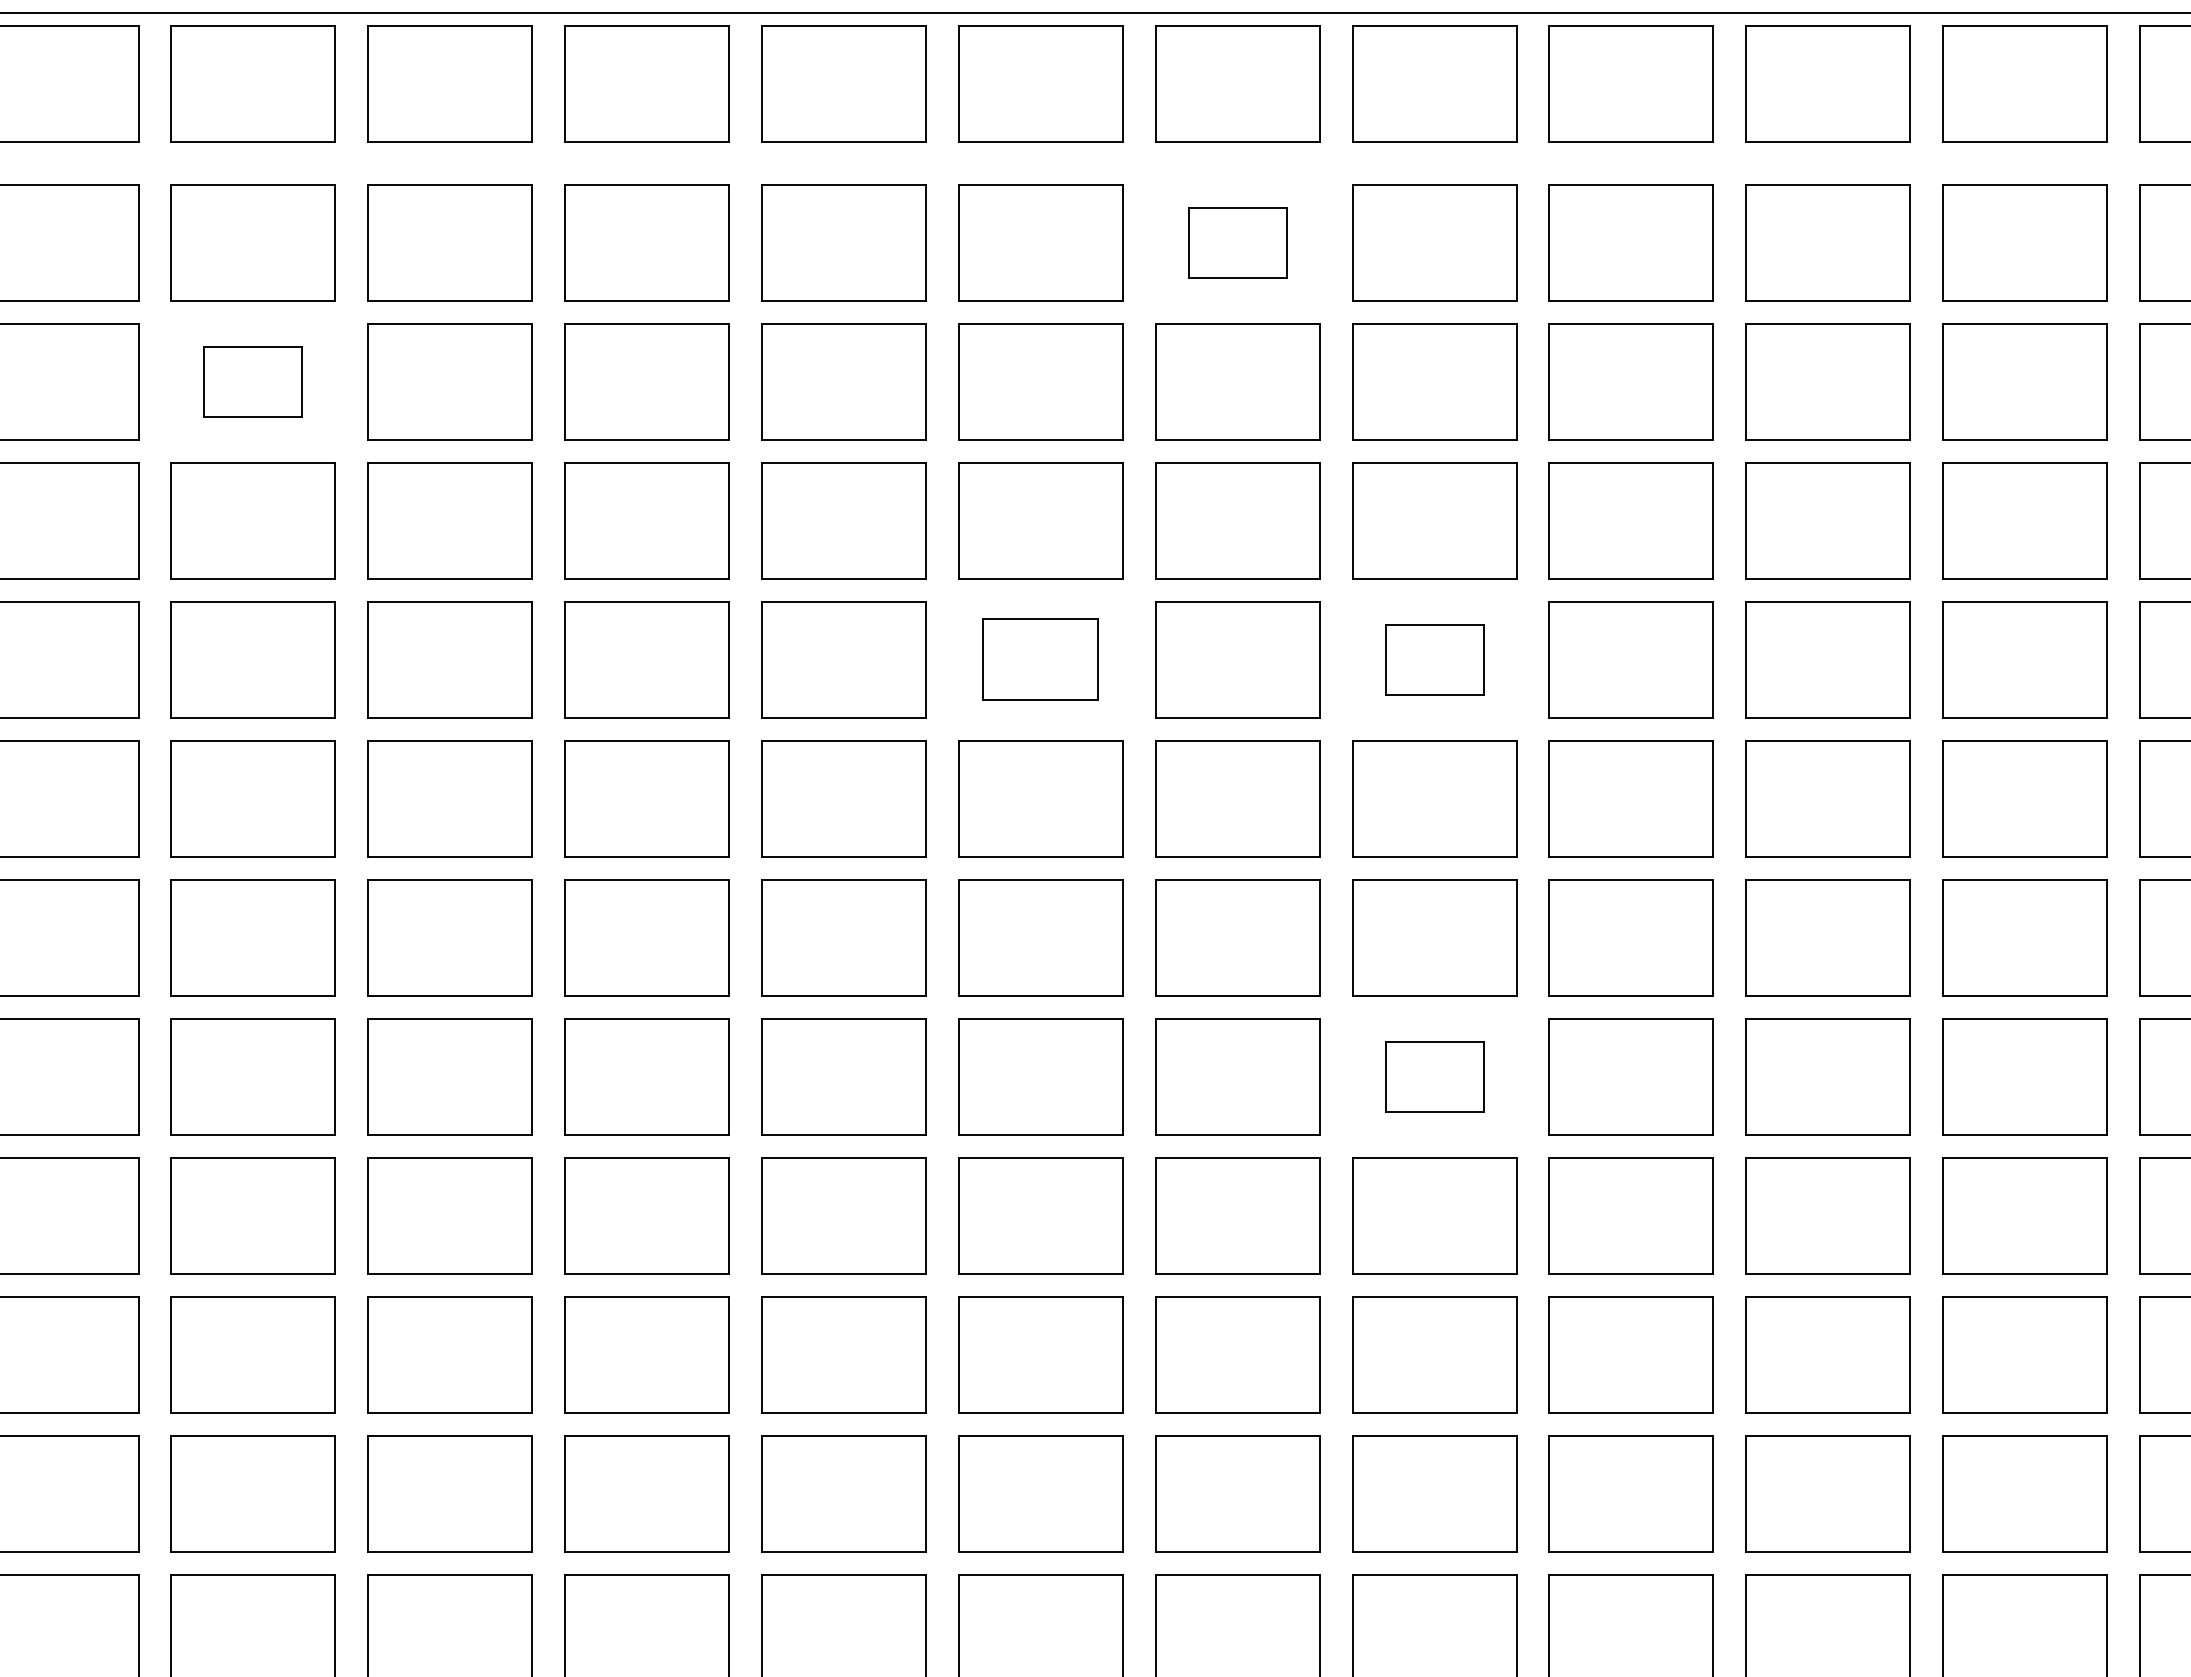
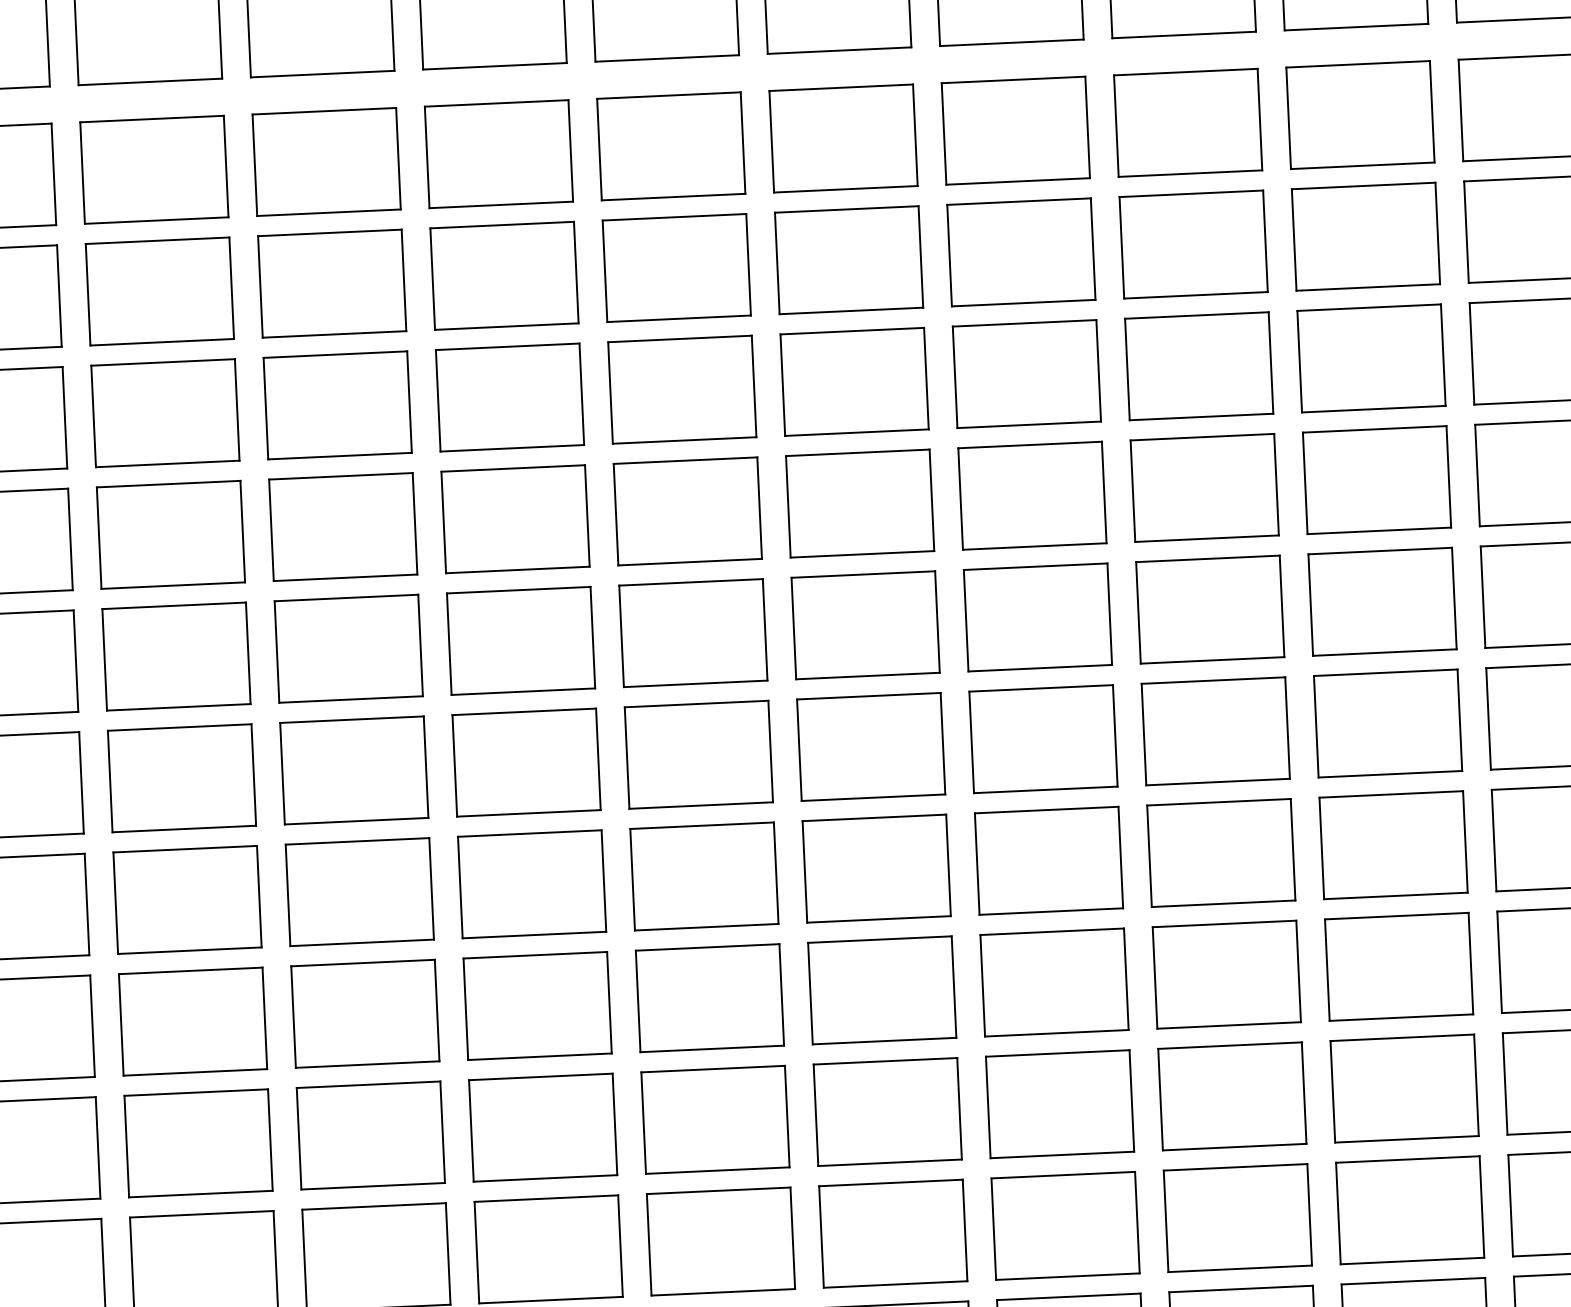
part: (1237, 242) -> (1015, 130), size x1.67
part: (252, 381) -> (159, 291), size x1.67
part: (1040, 659) -> (859, 503), size x1.43
part: (1434, 659) -> (1204, 487), size x1.67
part: (1434, 1076) -> (1221, 852), size x1.67

